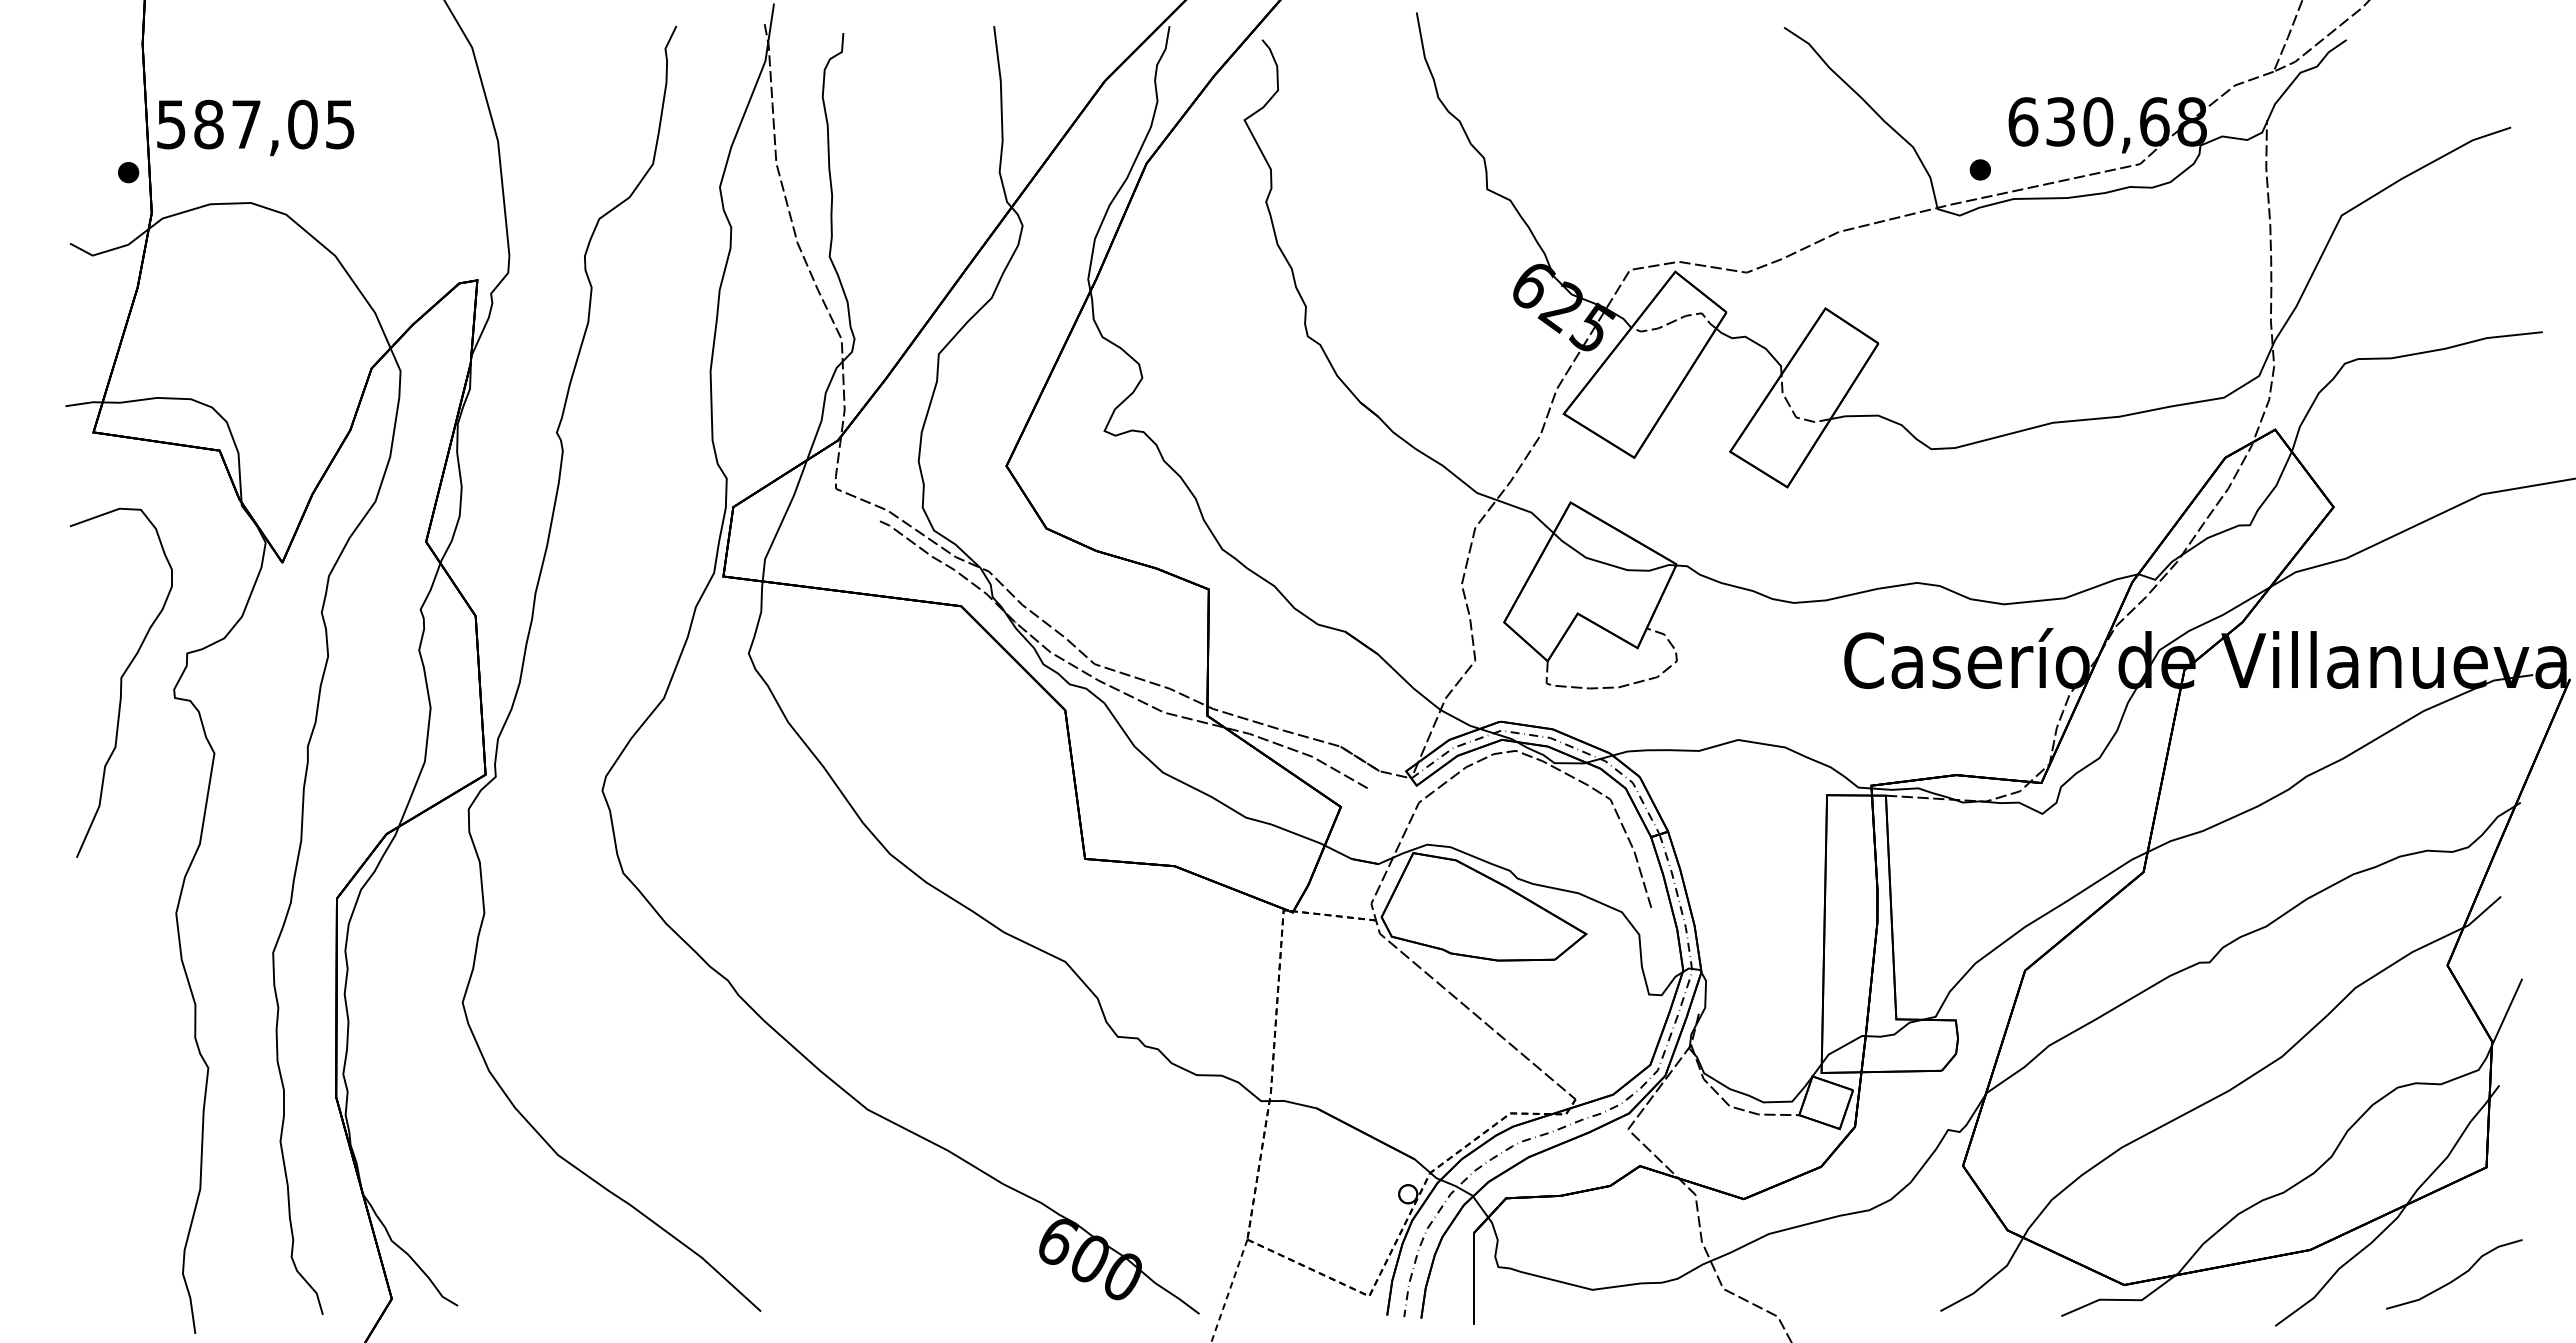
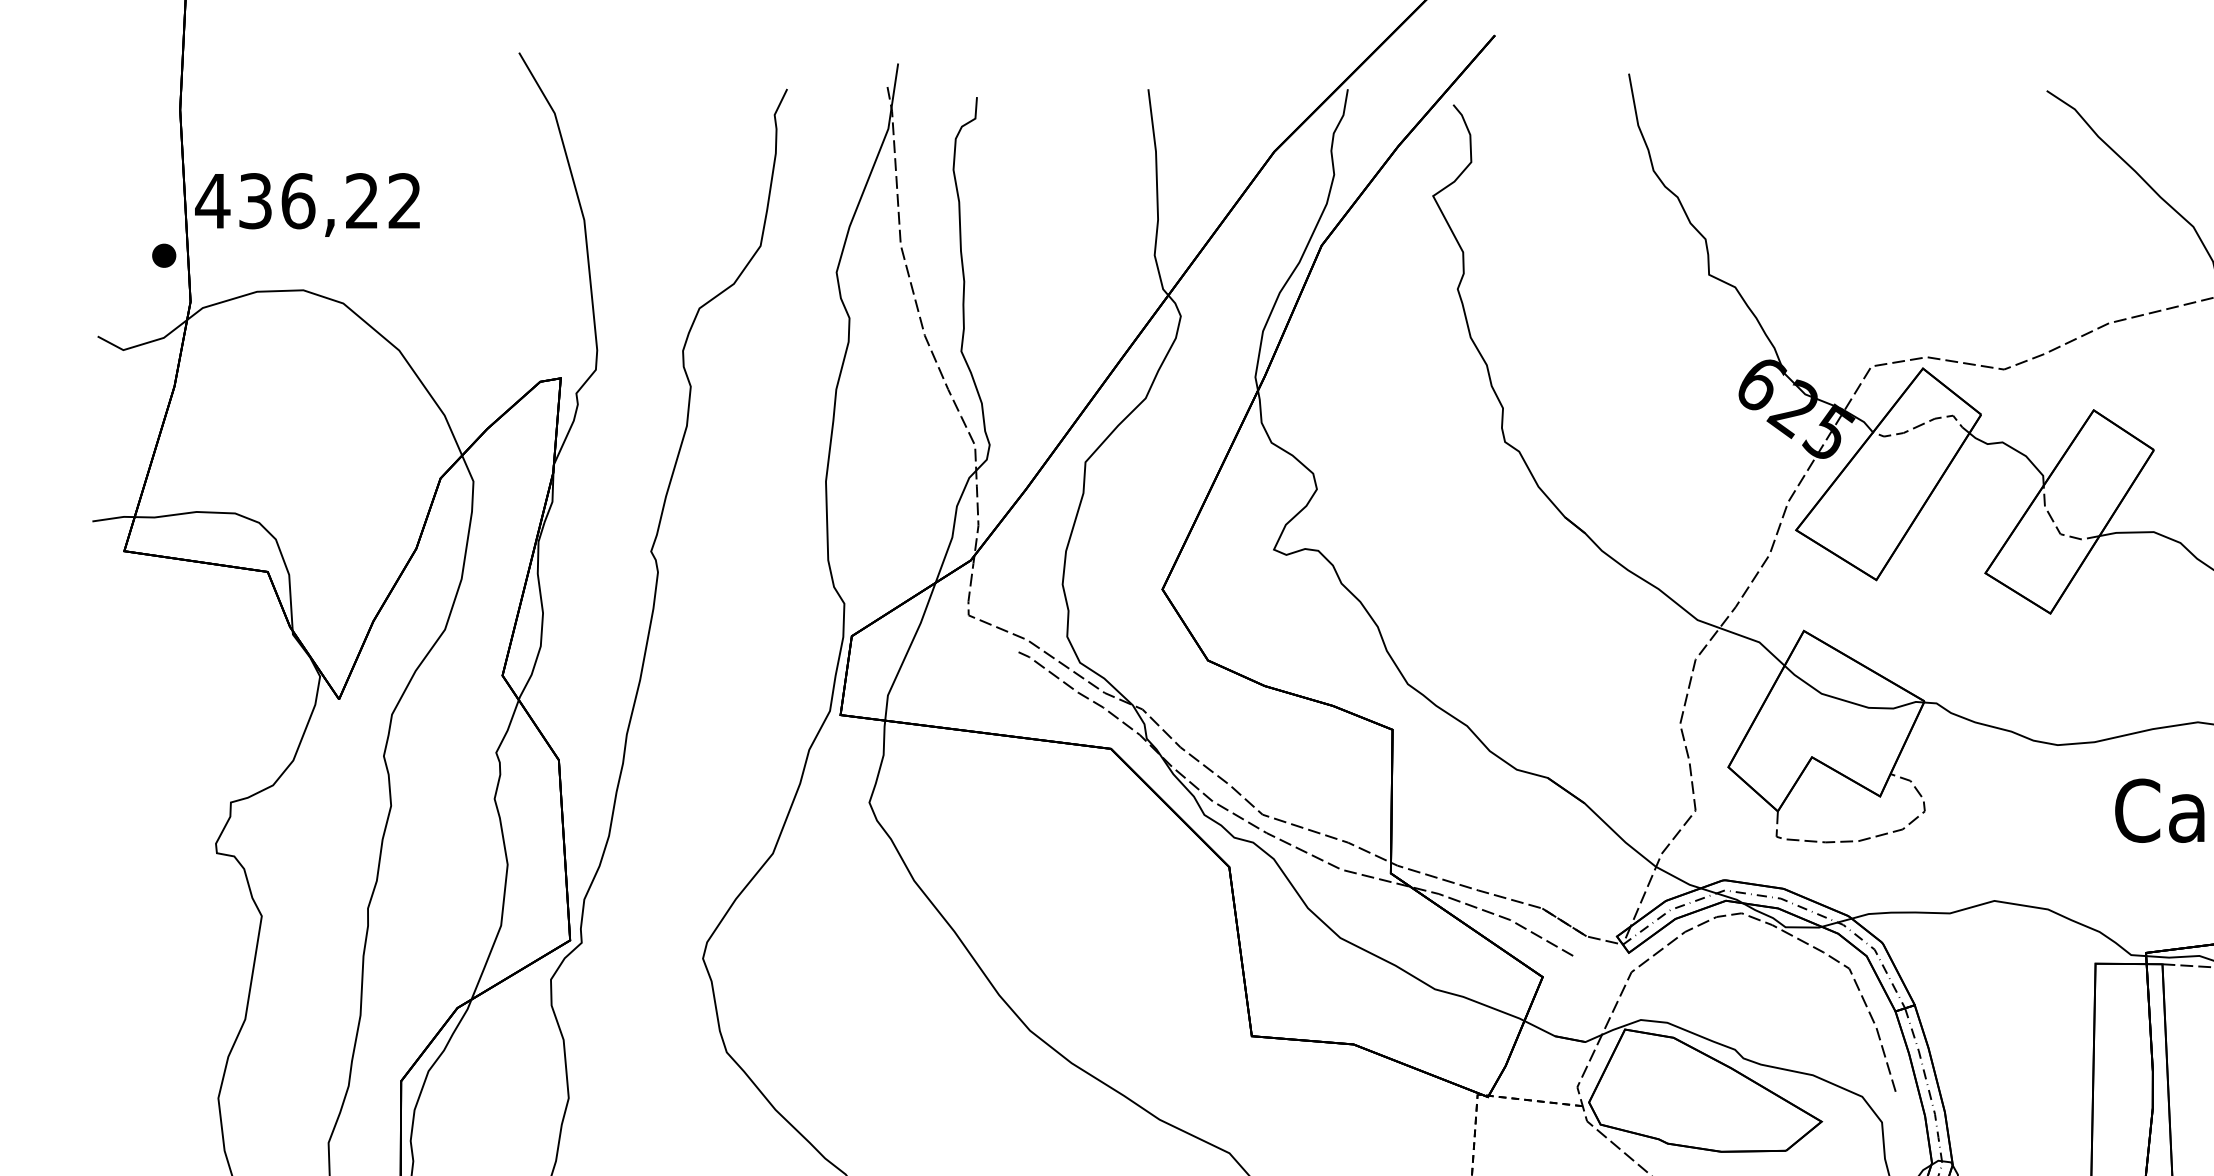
text: (254, 124) -> (307, 201), 587,05 -> 436,22
curve: (120, 682) -> (155, 835), removed

